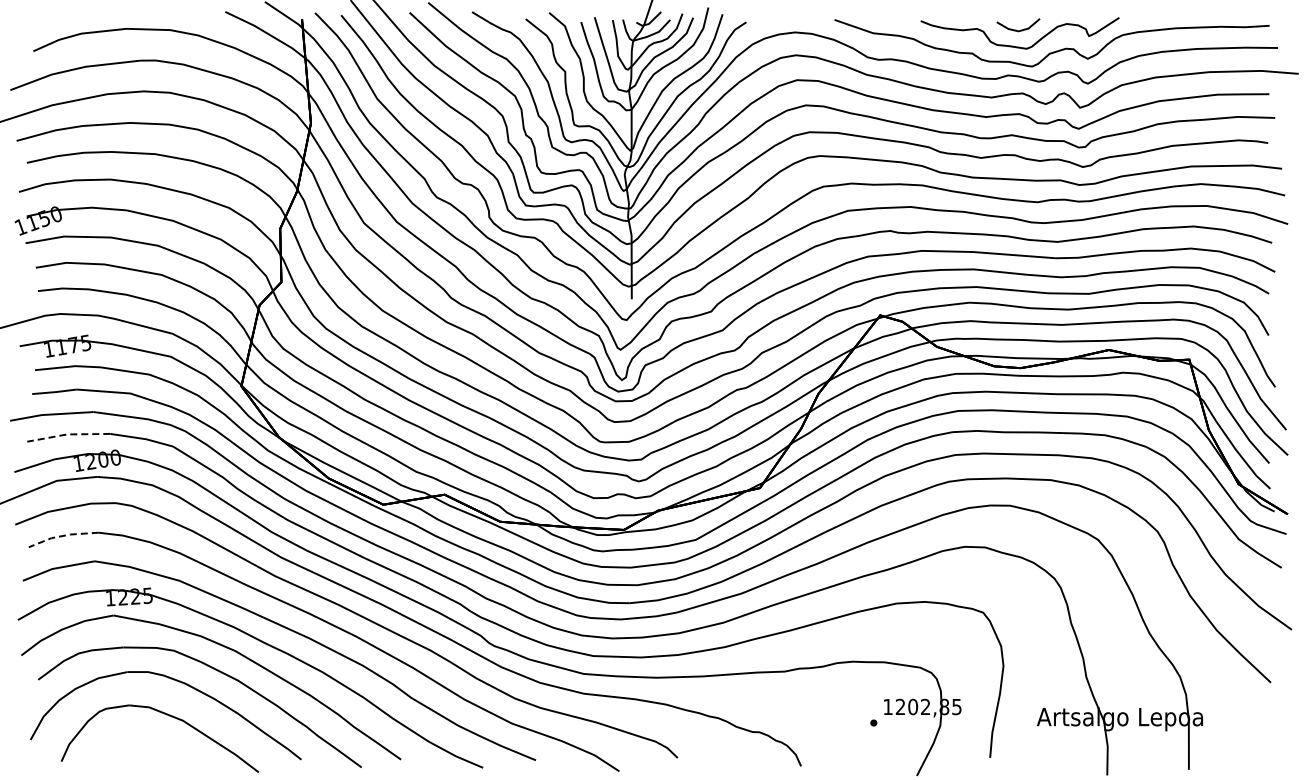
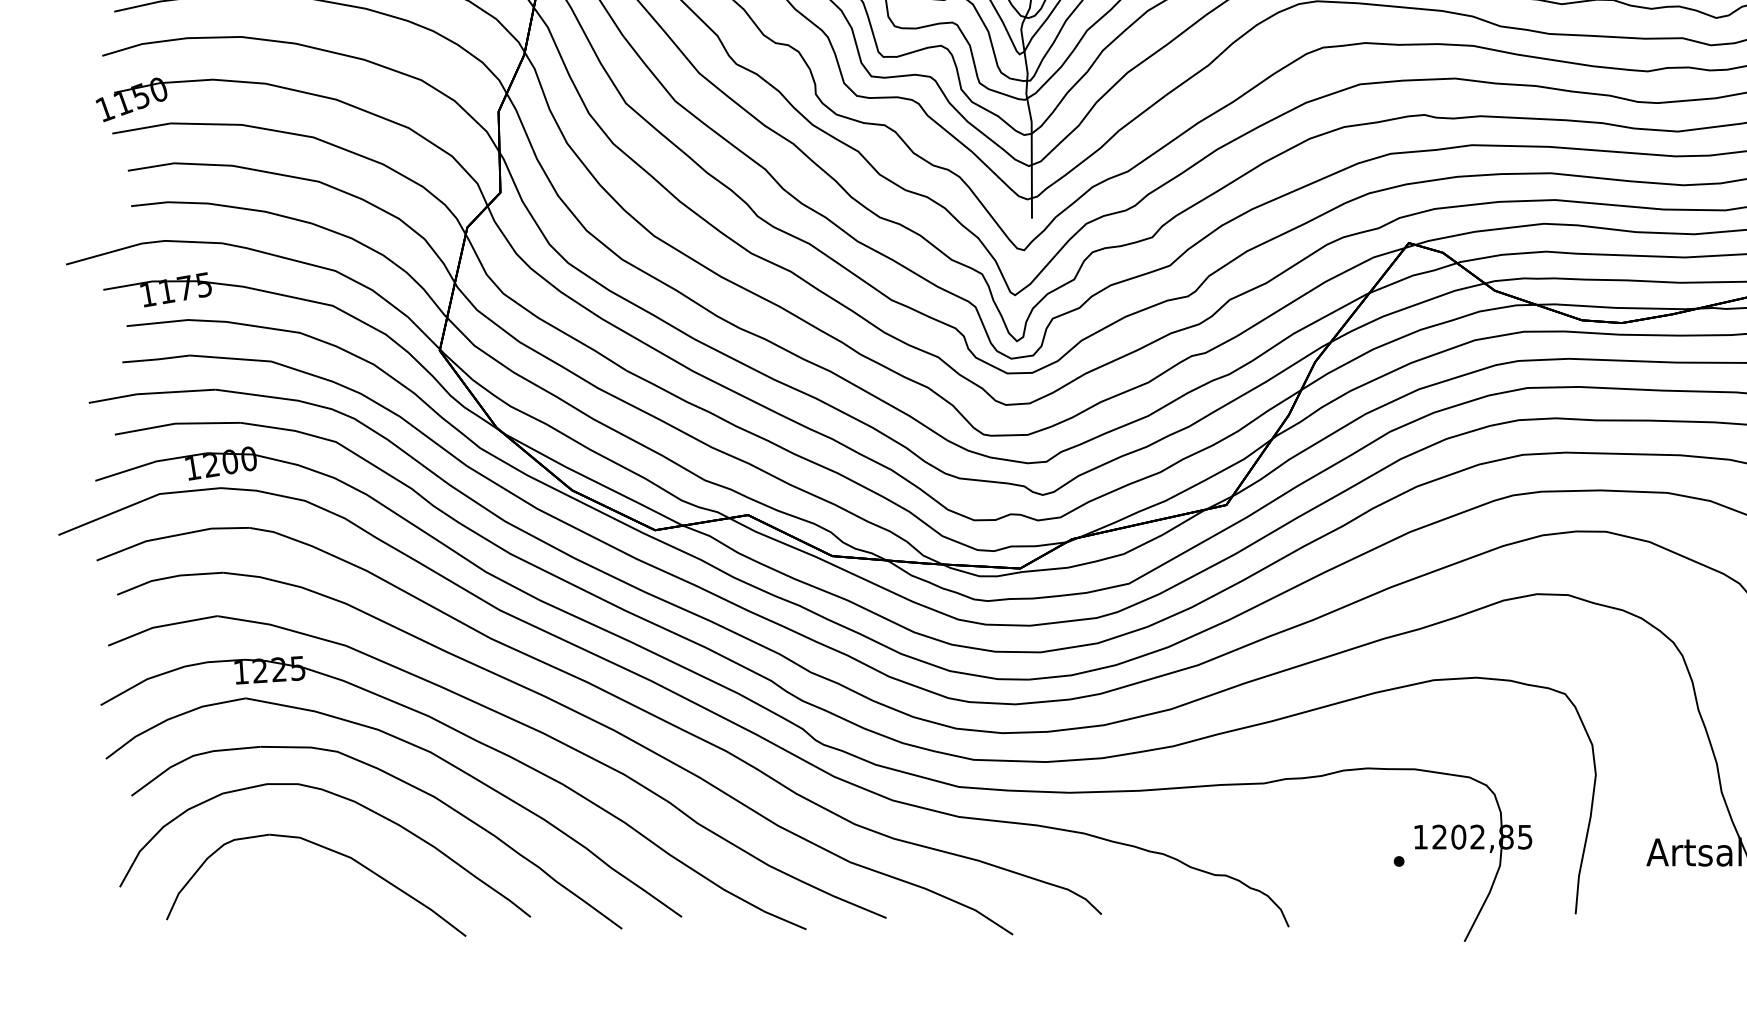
line: (68, 434) -> (177, 423), dashed -> solid
line: (62, 536) -> (168, 578), dashed -> solid

